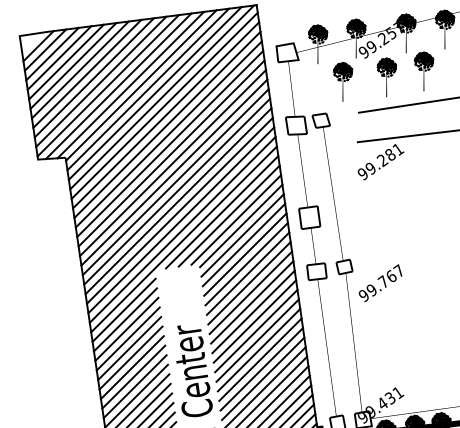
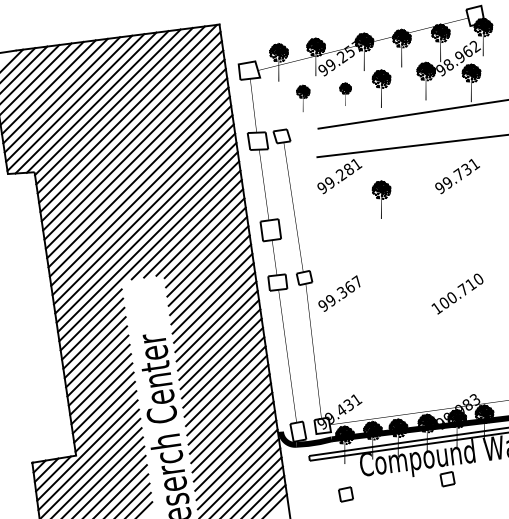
part: (386, 77) -> (345, 94), size x0.6
part: (343, 81) -> (303, 98), size x0.7
part: (424, 185) -> (381, 199), added
text: (382, 281) -> (341, 292), 99.767 -> 99.367

